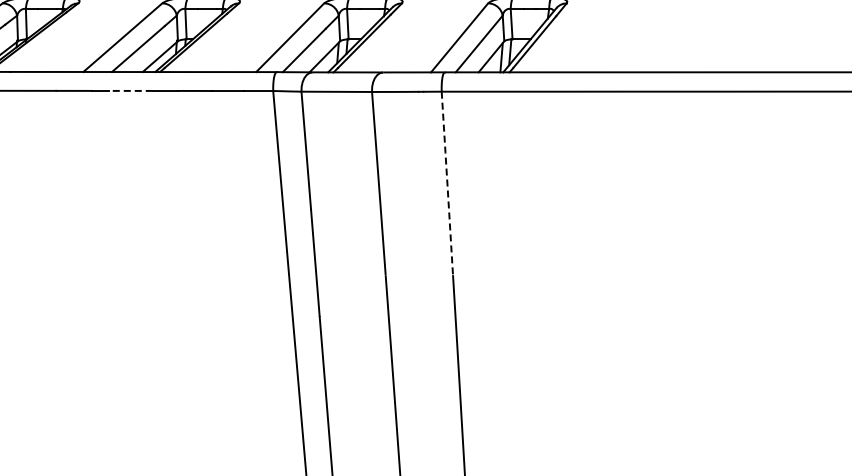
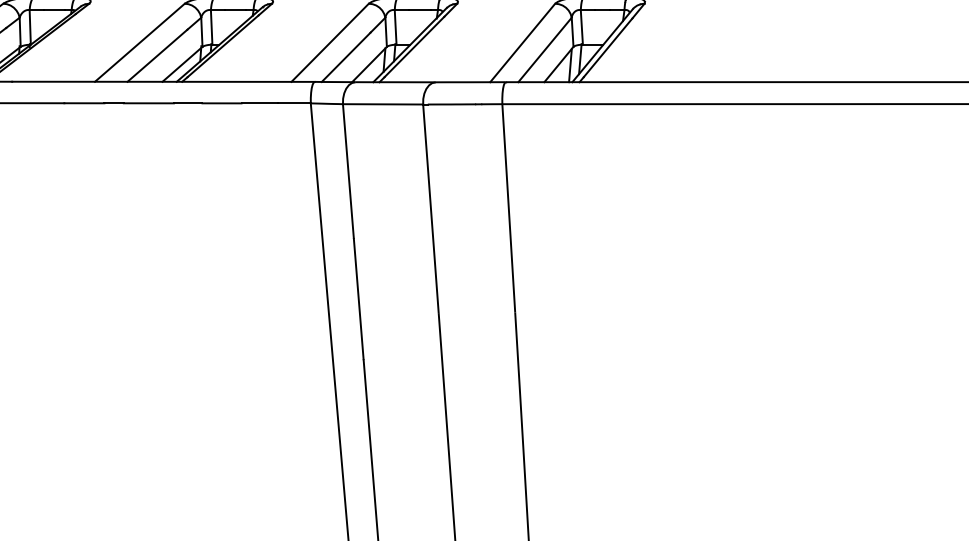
line: (130, 90) -> (148, 102), dashed -> solid
line: (447, 183) -> (508, 208), dashed -> solid

